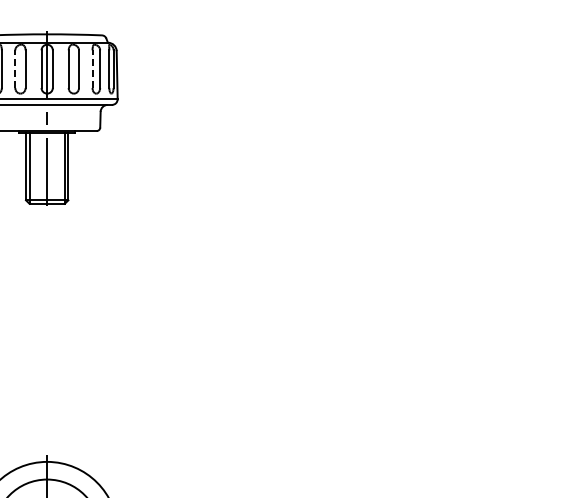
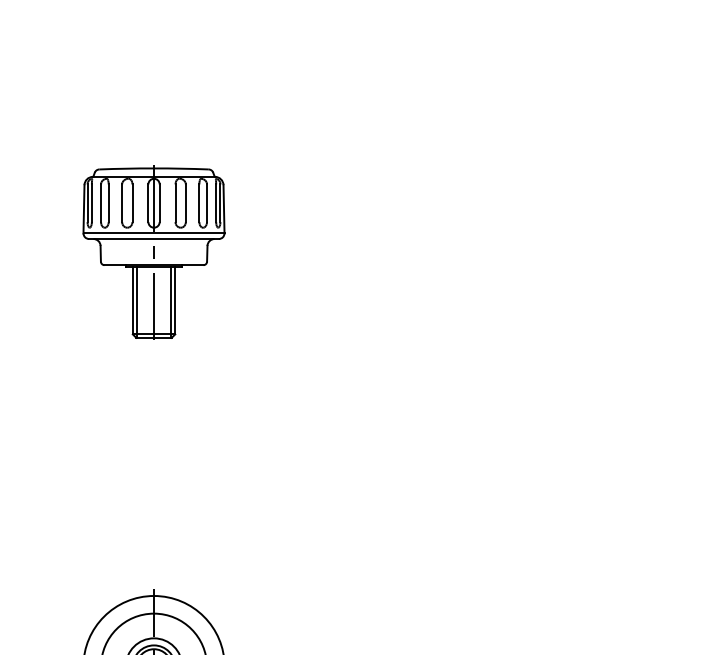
line: (15, 69) -> (122, 203), dashed -> solid
line: (92, 69) -> (199, 203), dashed -> solid

